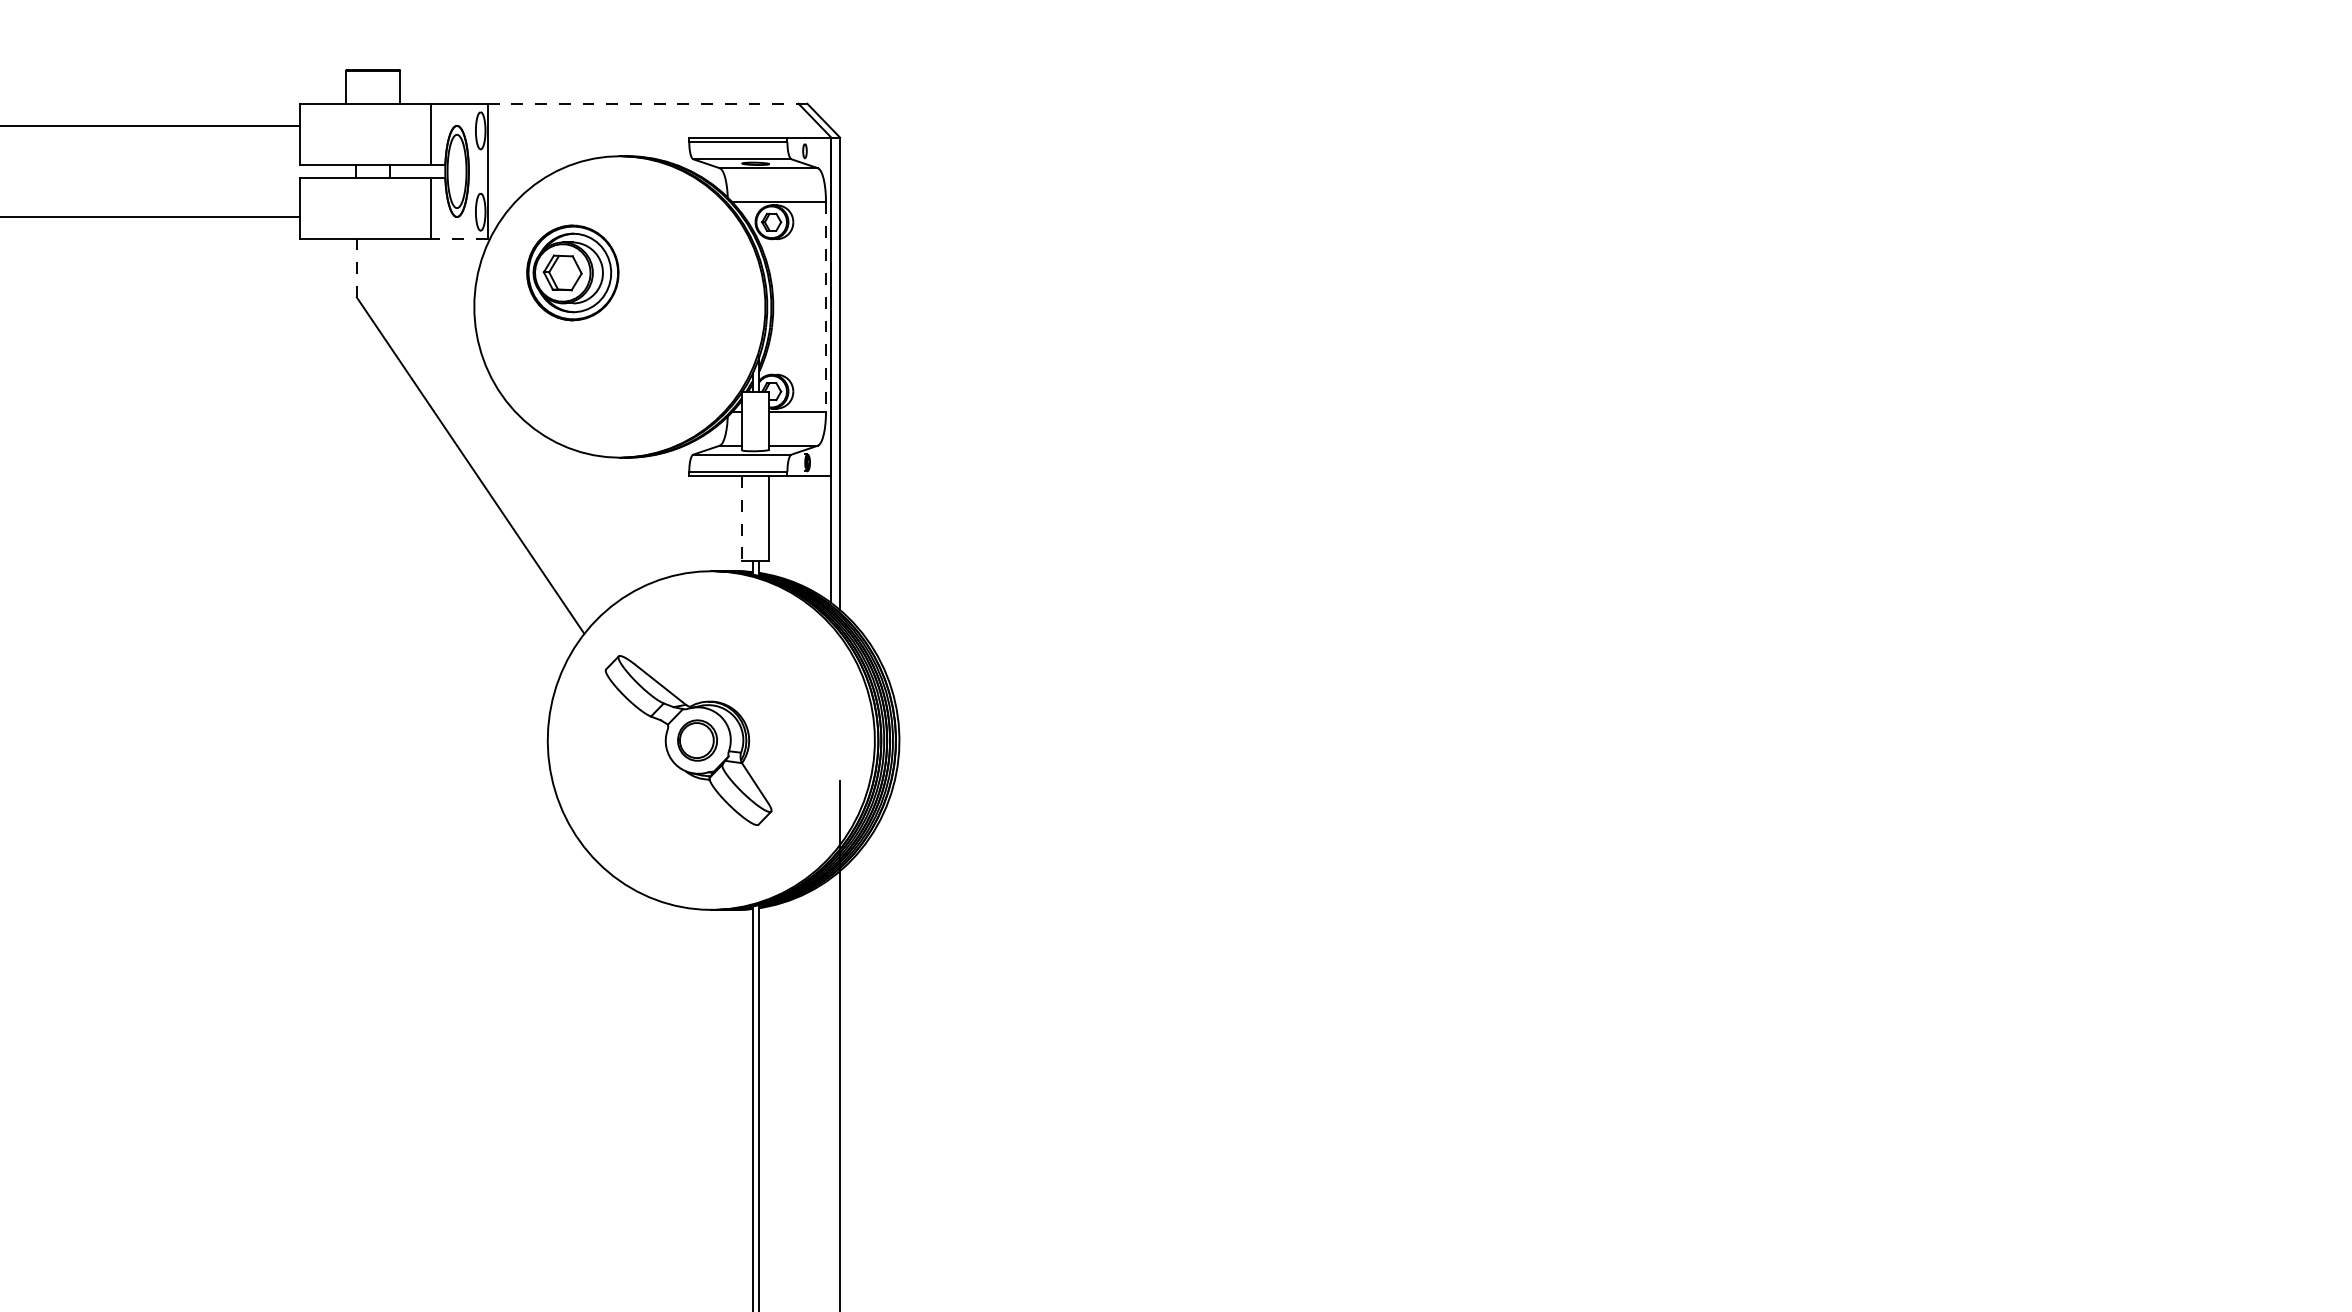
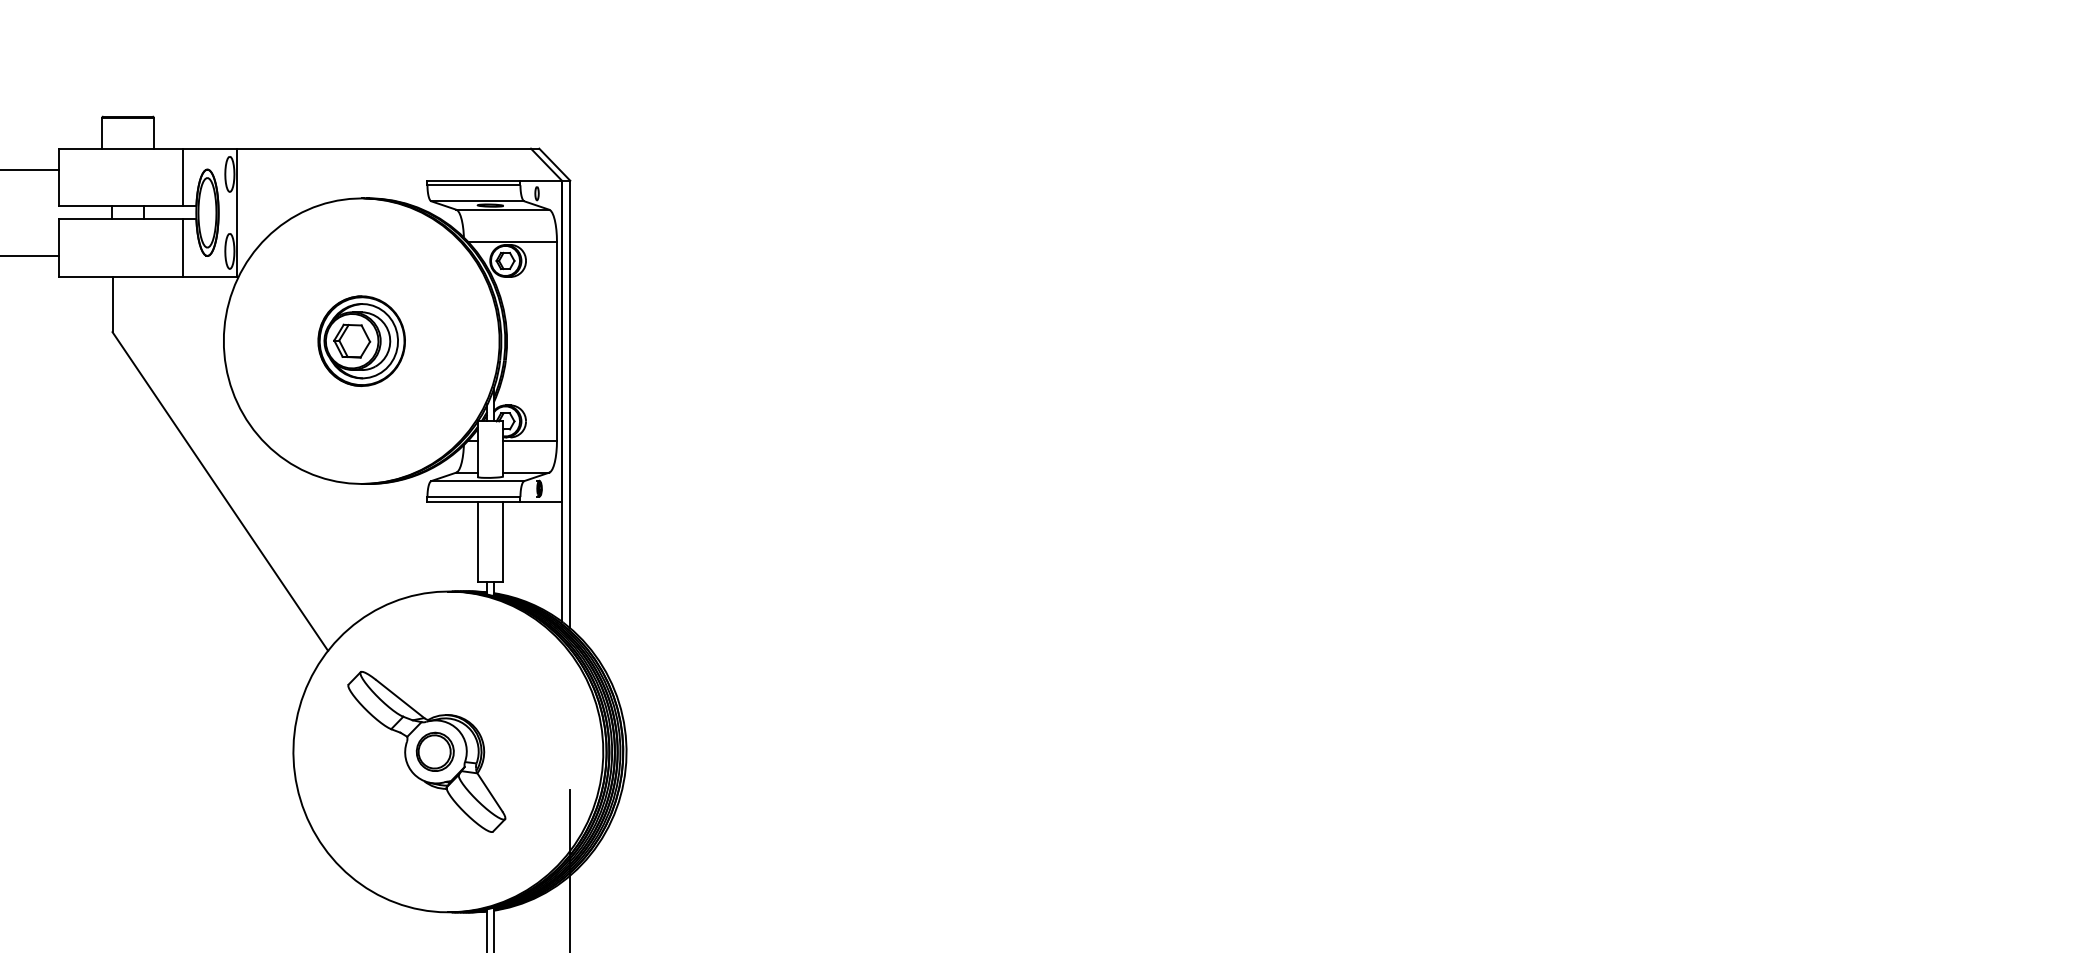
line: (643, 103) -> (384, 148), dashed -> solid
line: (458, 239) -> (208, 277), dashed -> solid
line: (356, 267) -> (112, 303), dashed -> solid
part: (572, 272) -> (361, 340), moved
line: (826, 306) -> (557, 340), dashed -> solid
line: (742, 519) -> (477, 542), dashed -> solid

